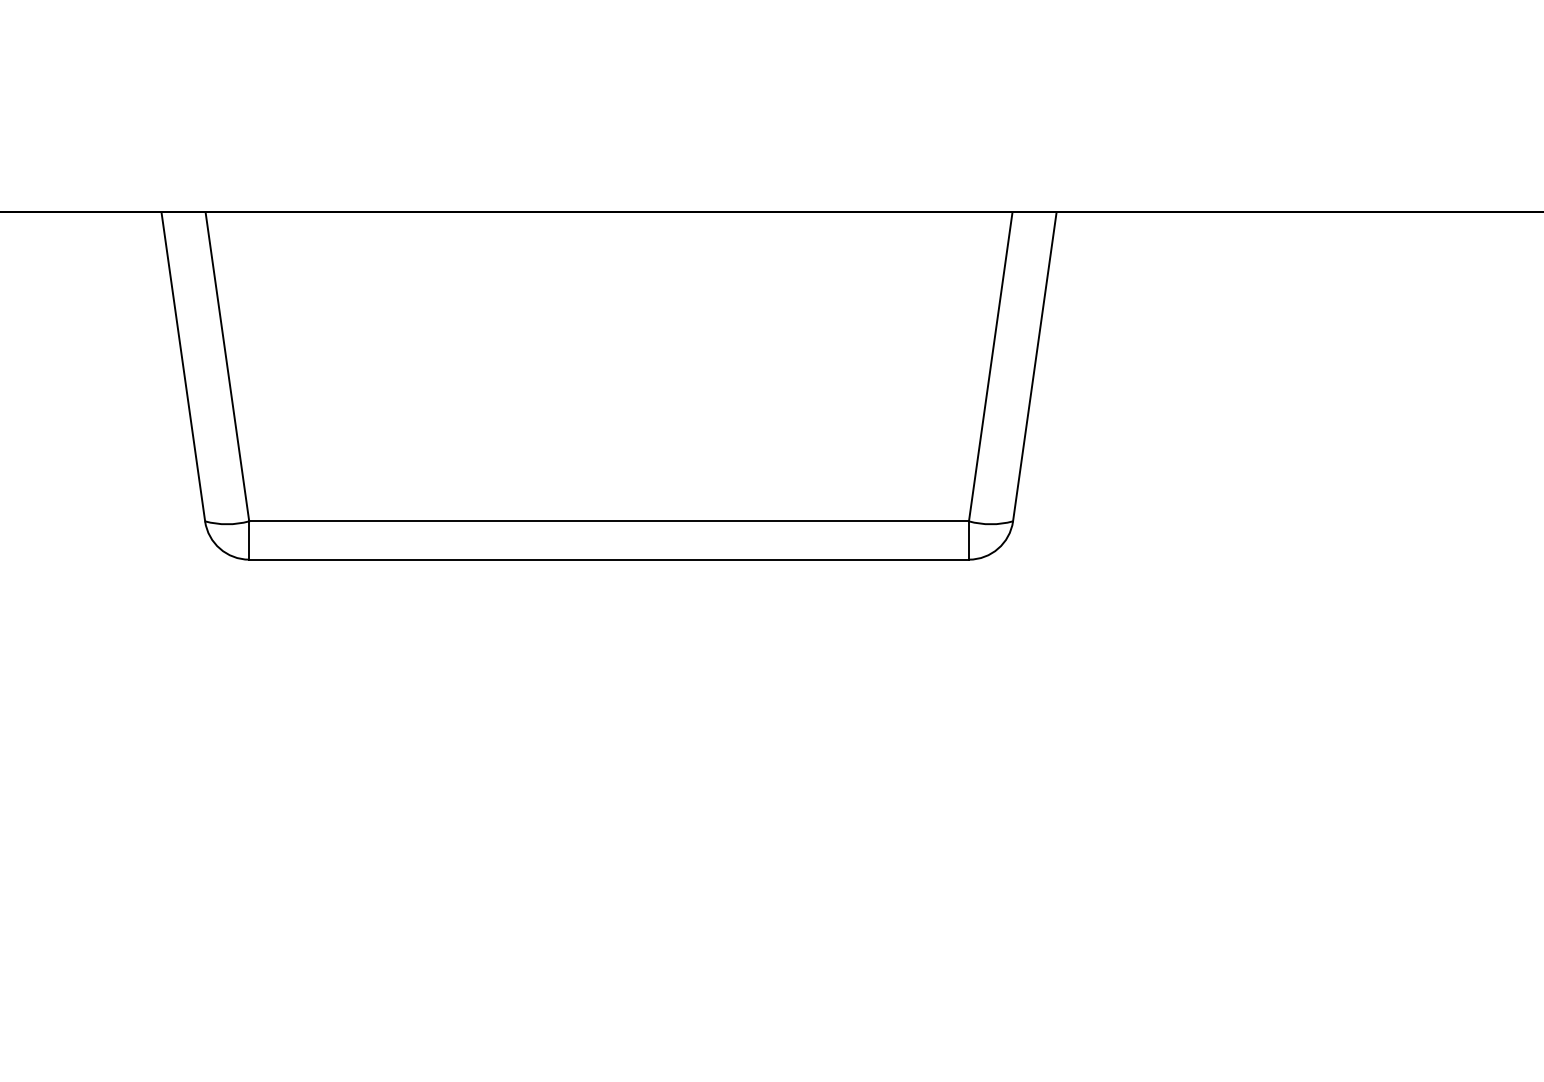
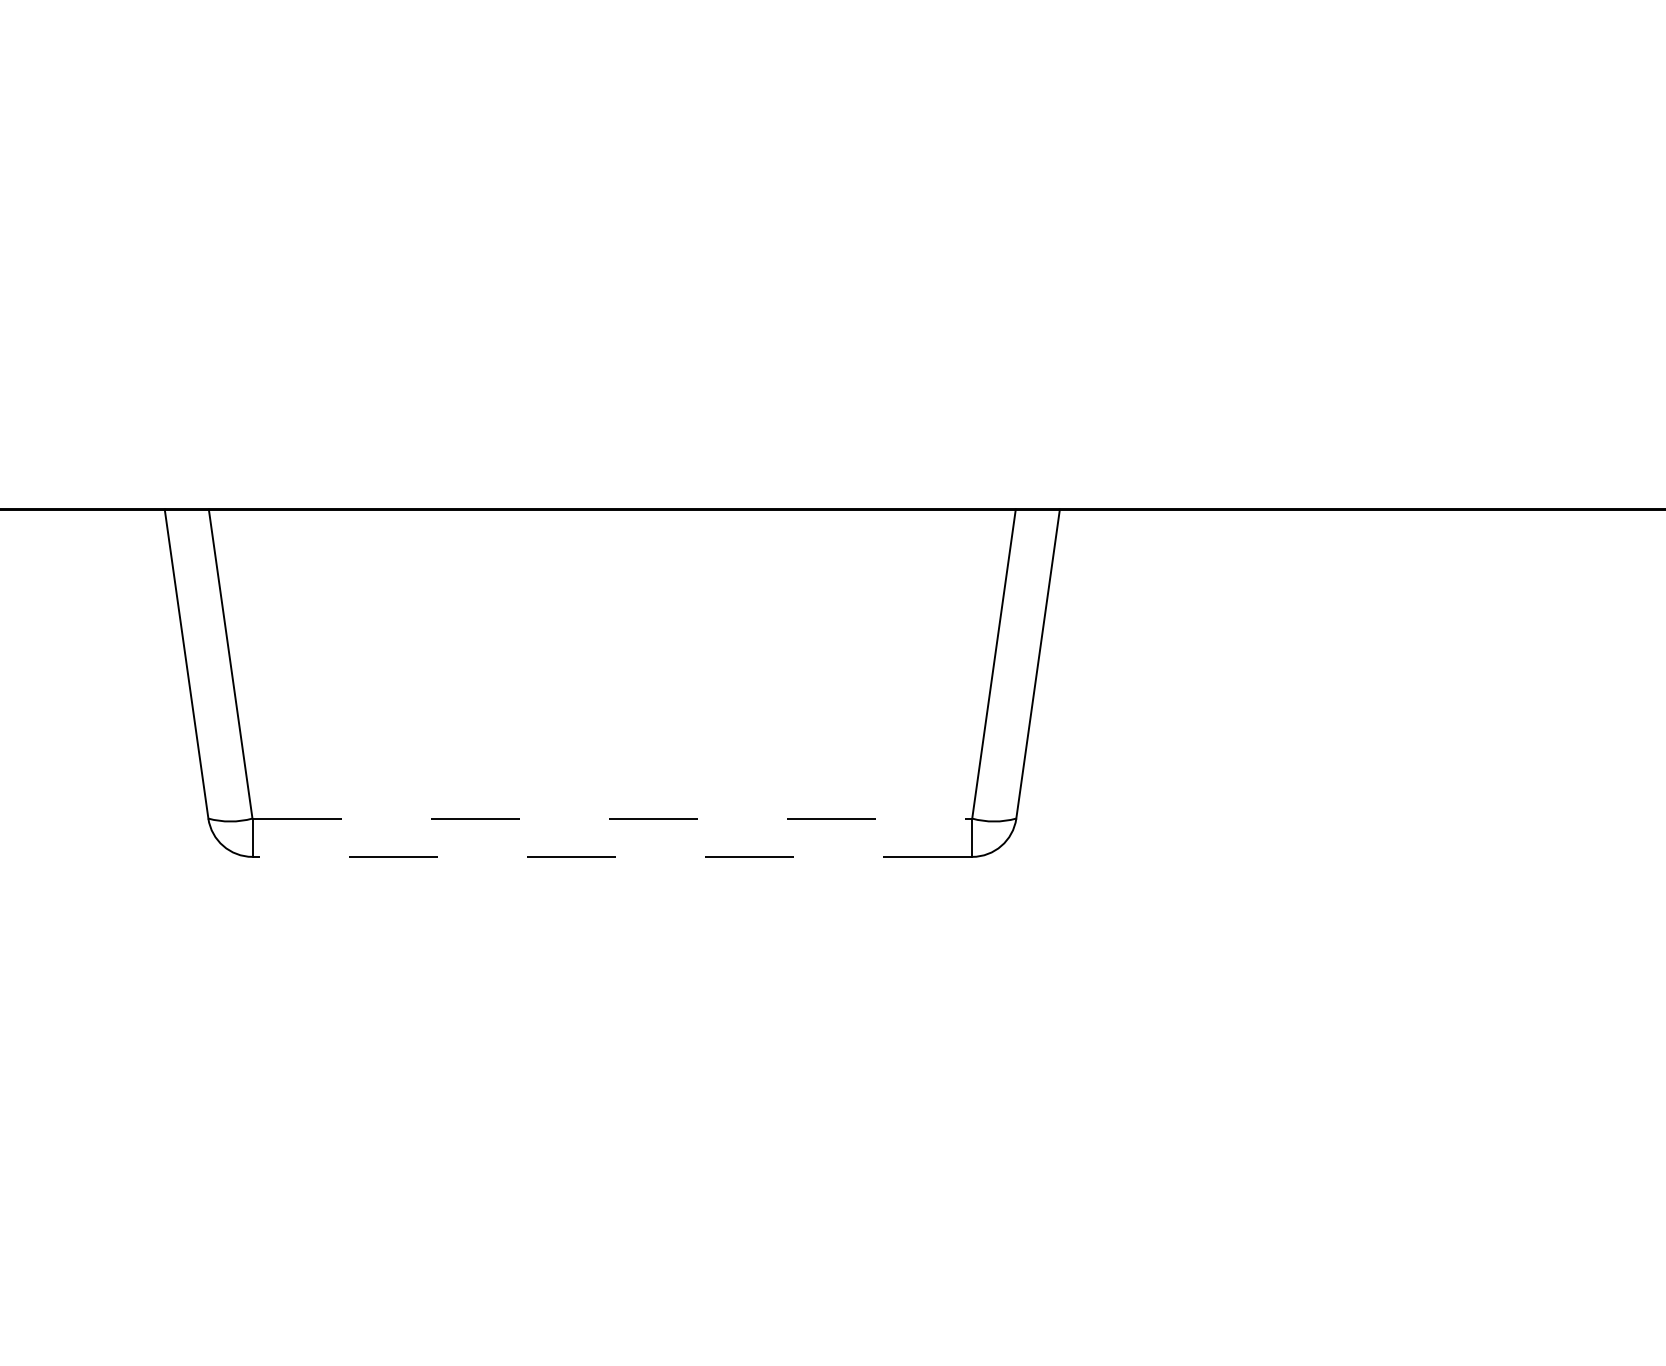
line: (609, 521) -> (612, 818), solid -> dashed
line: (609, 559) -> (612, 856), solid -> dashed

